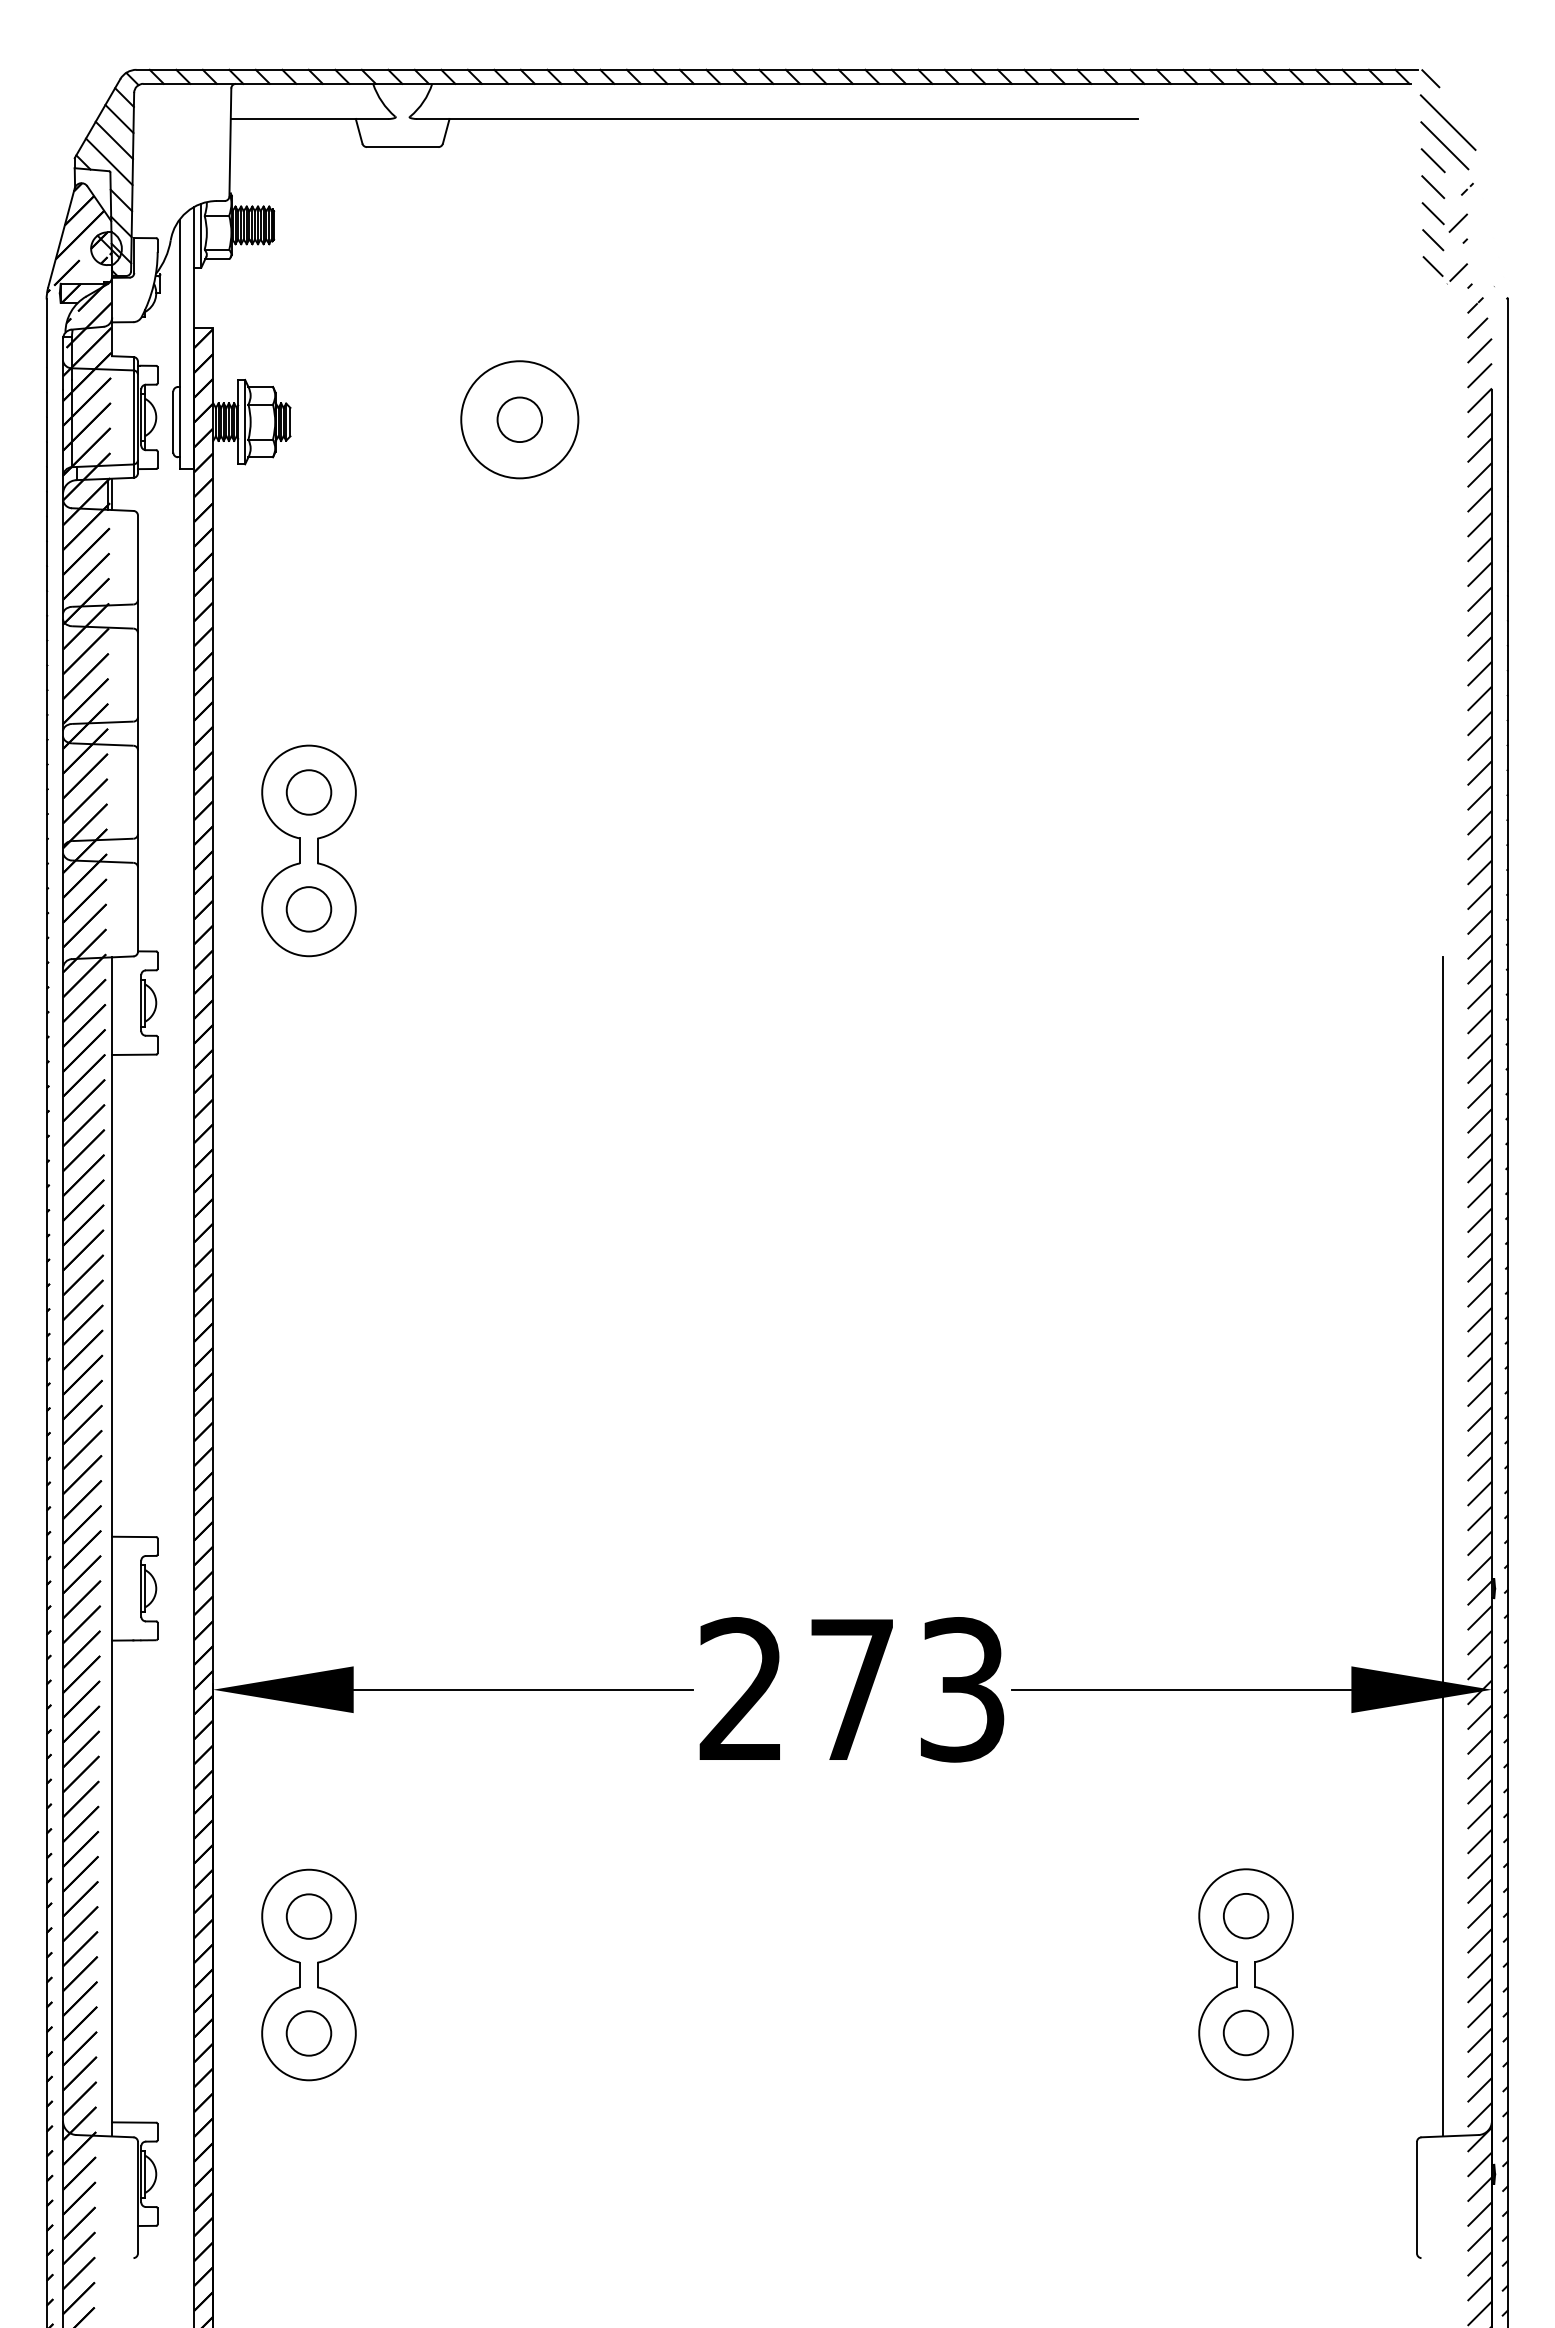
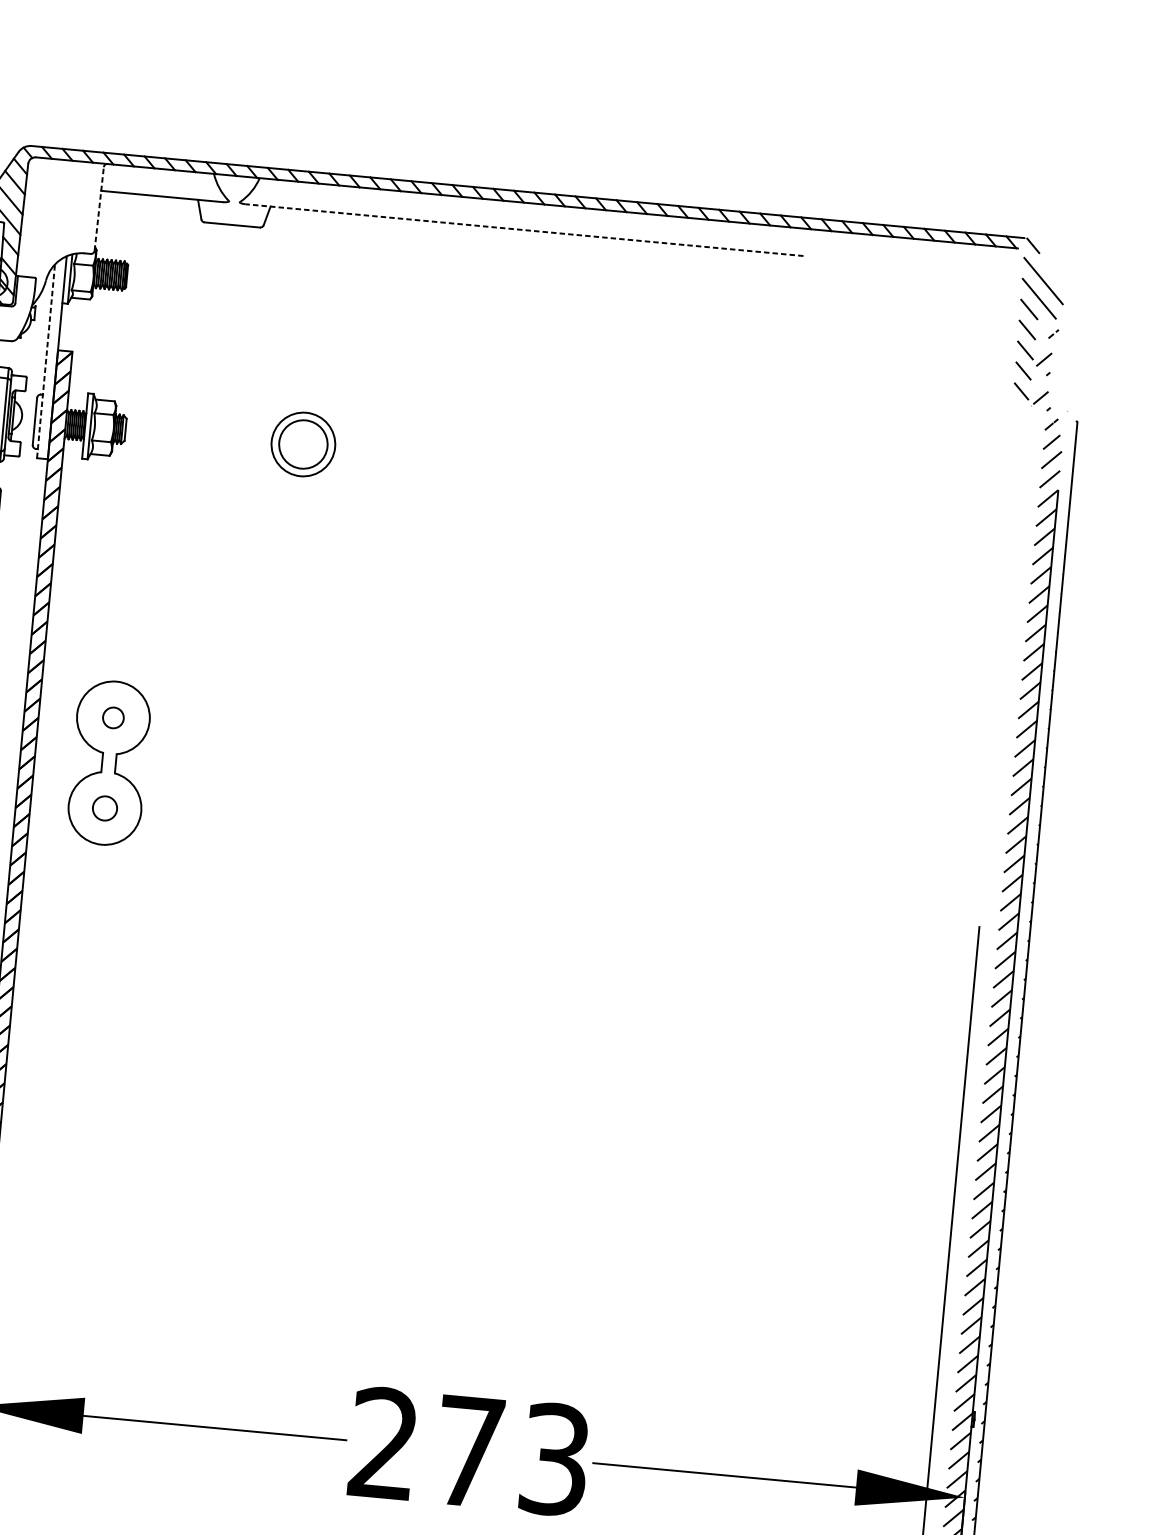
line: (777, 119) -> (524, 230), solid -> dashed
line: (230, 142) -> (99, 209), solid -> dashed
line: (180, 344) -> (46, 361), solid -> dashed
circle: (519, 419) -> (303, 444), size x0.7
circle: (519, 419) -> (303, 444), size x1.4
circle: (308, 792) -> (113, 717), size x0.6
circle: (308, 909) -> (104, 808), size x0.7

